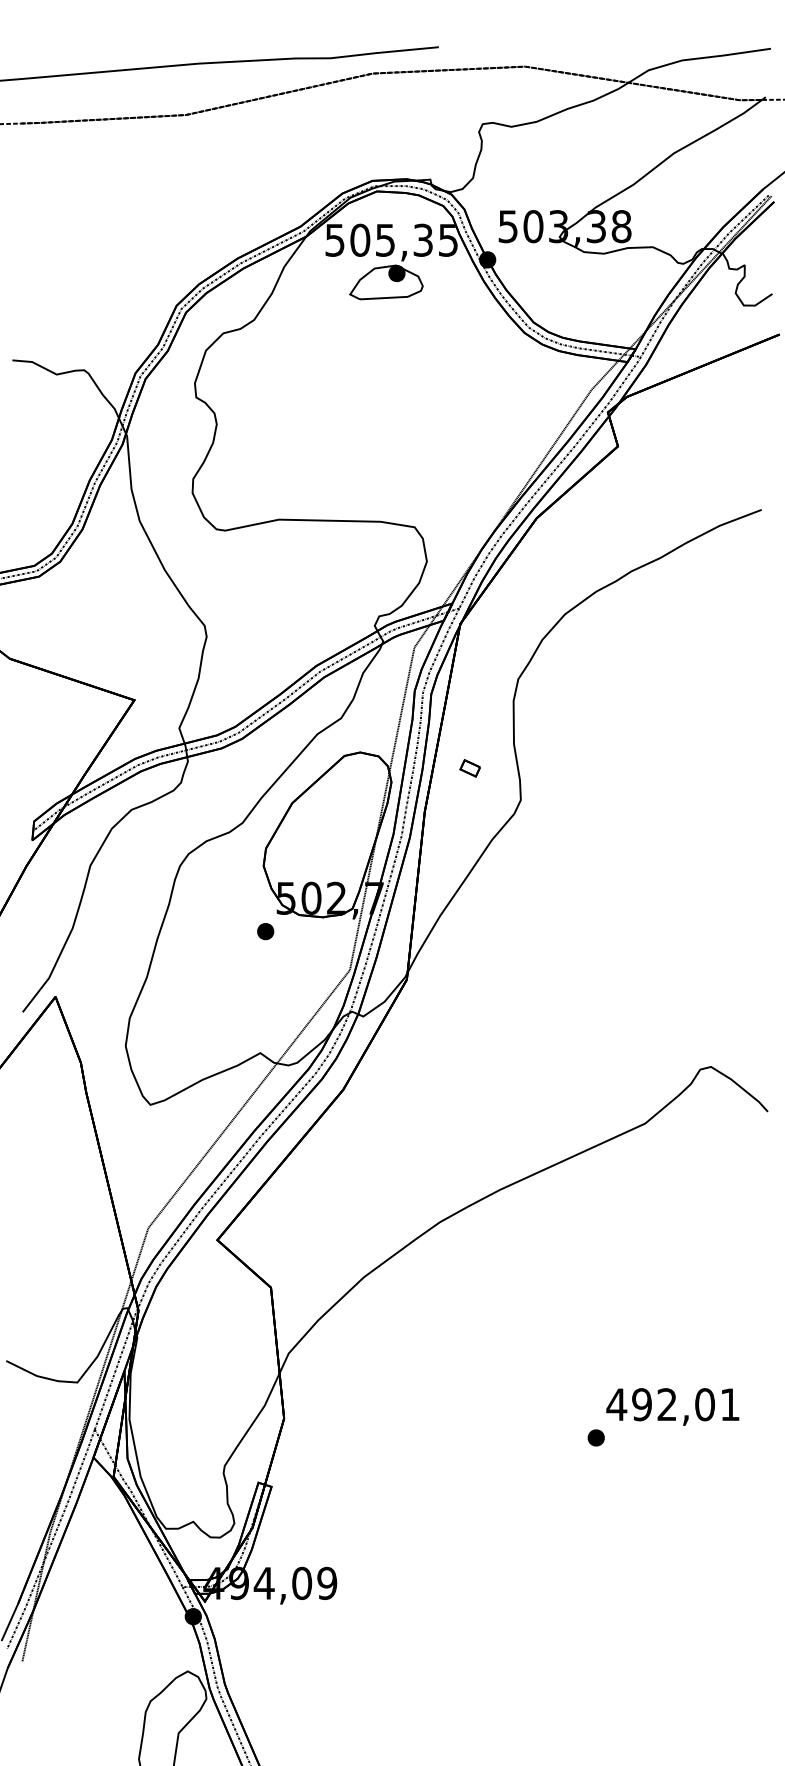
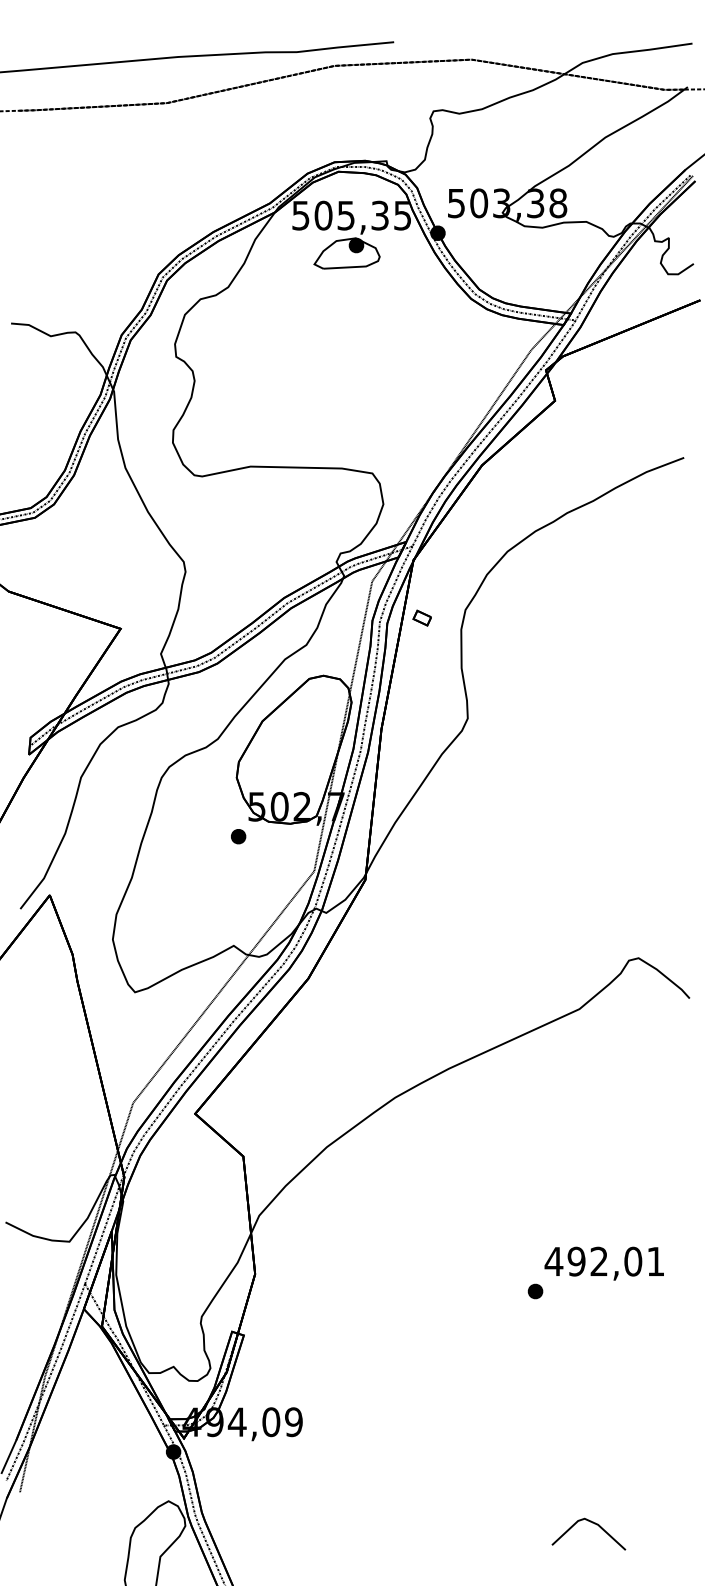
part: (469, 768) -> (421, 618), moved
line: (660, 1696) -> (593, 1523), added

